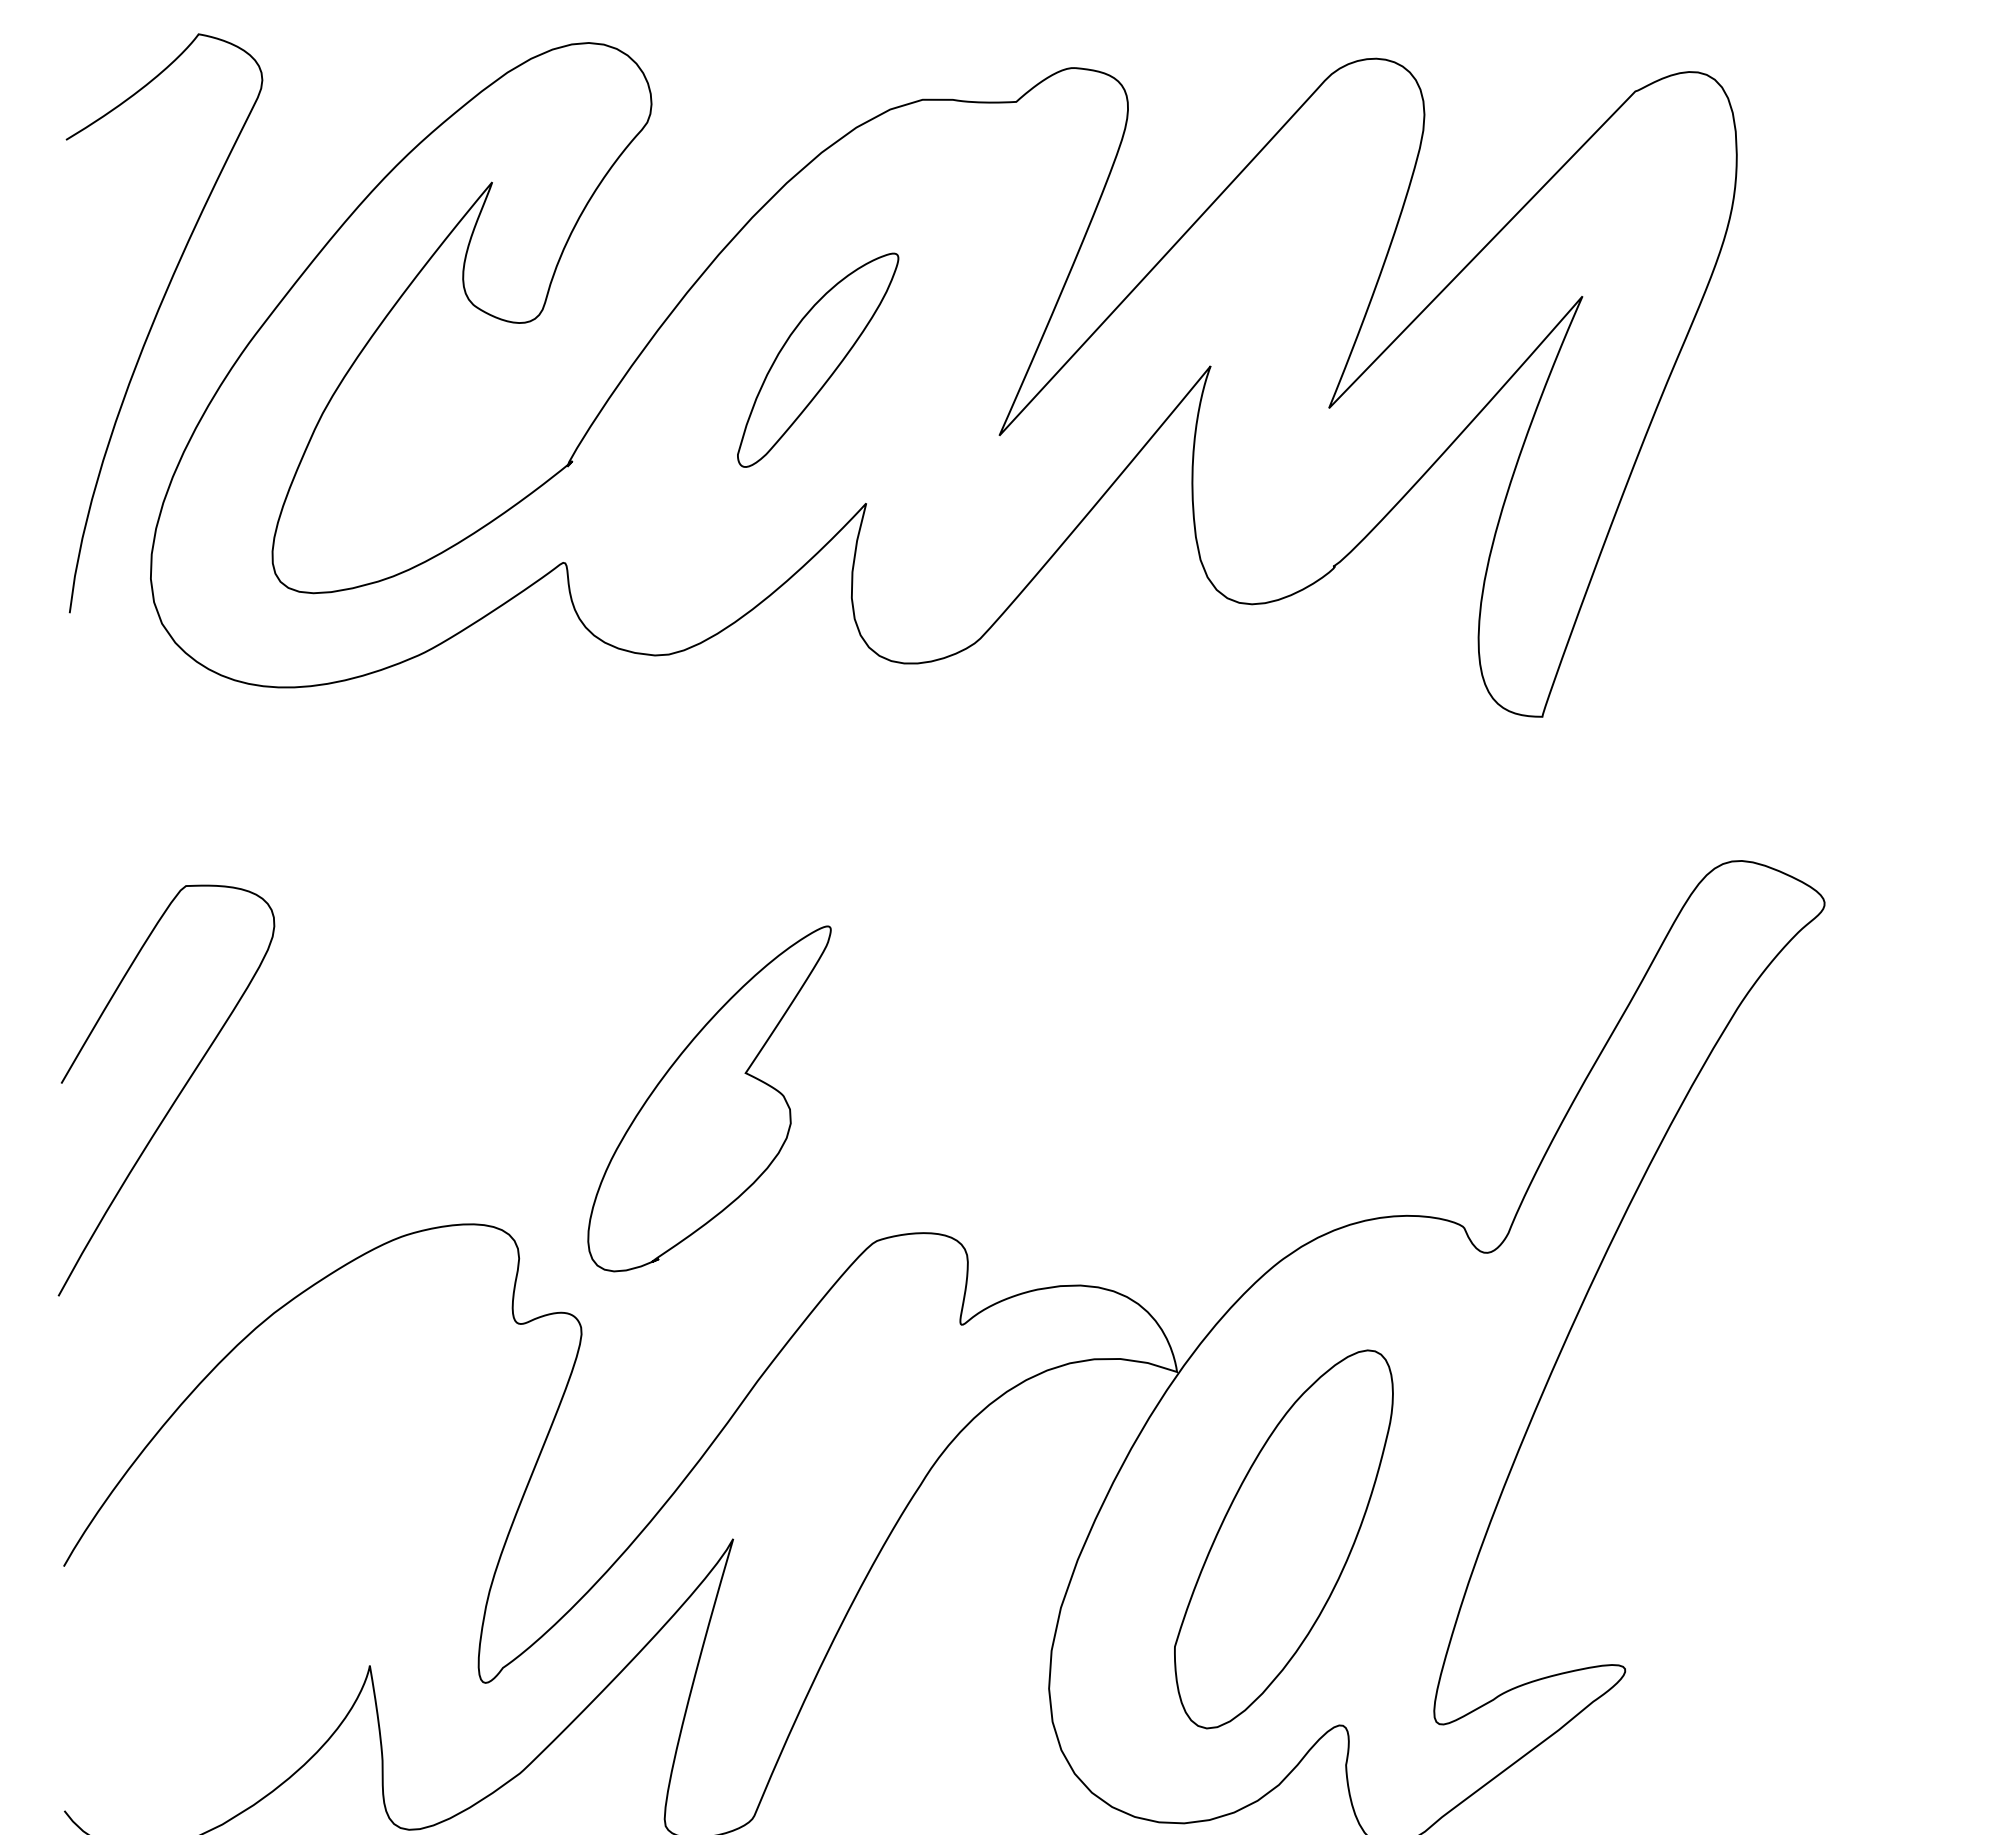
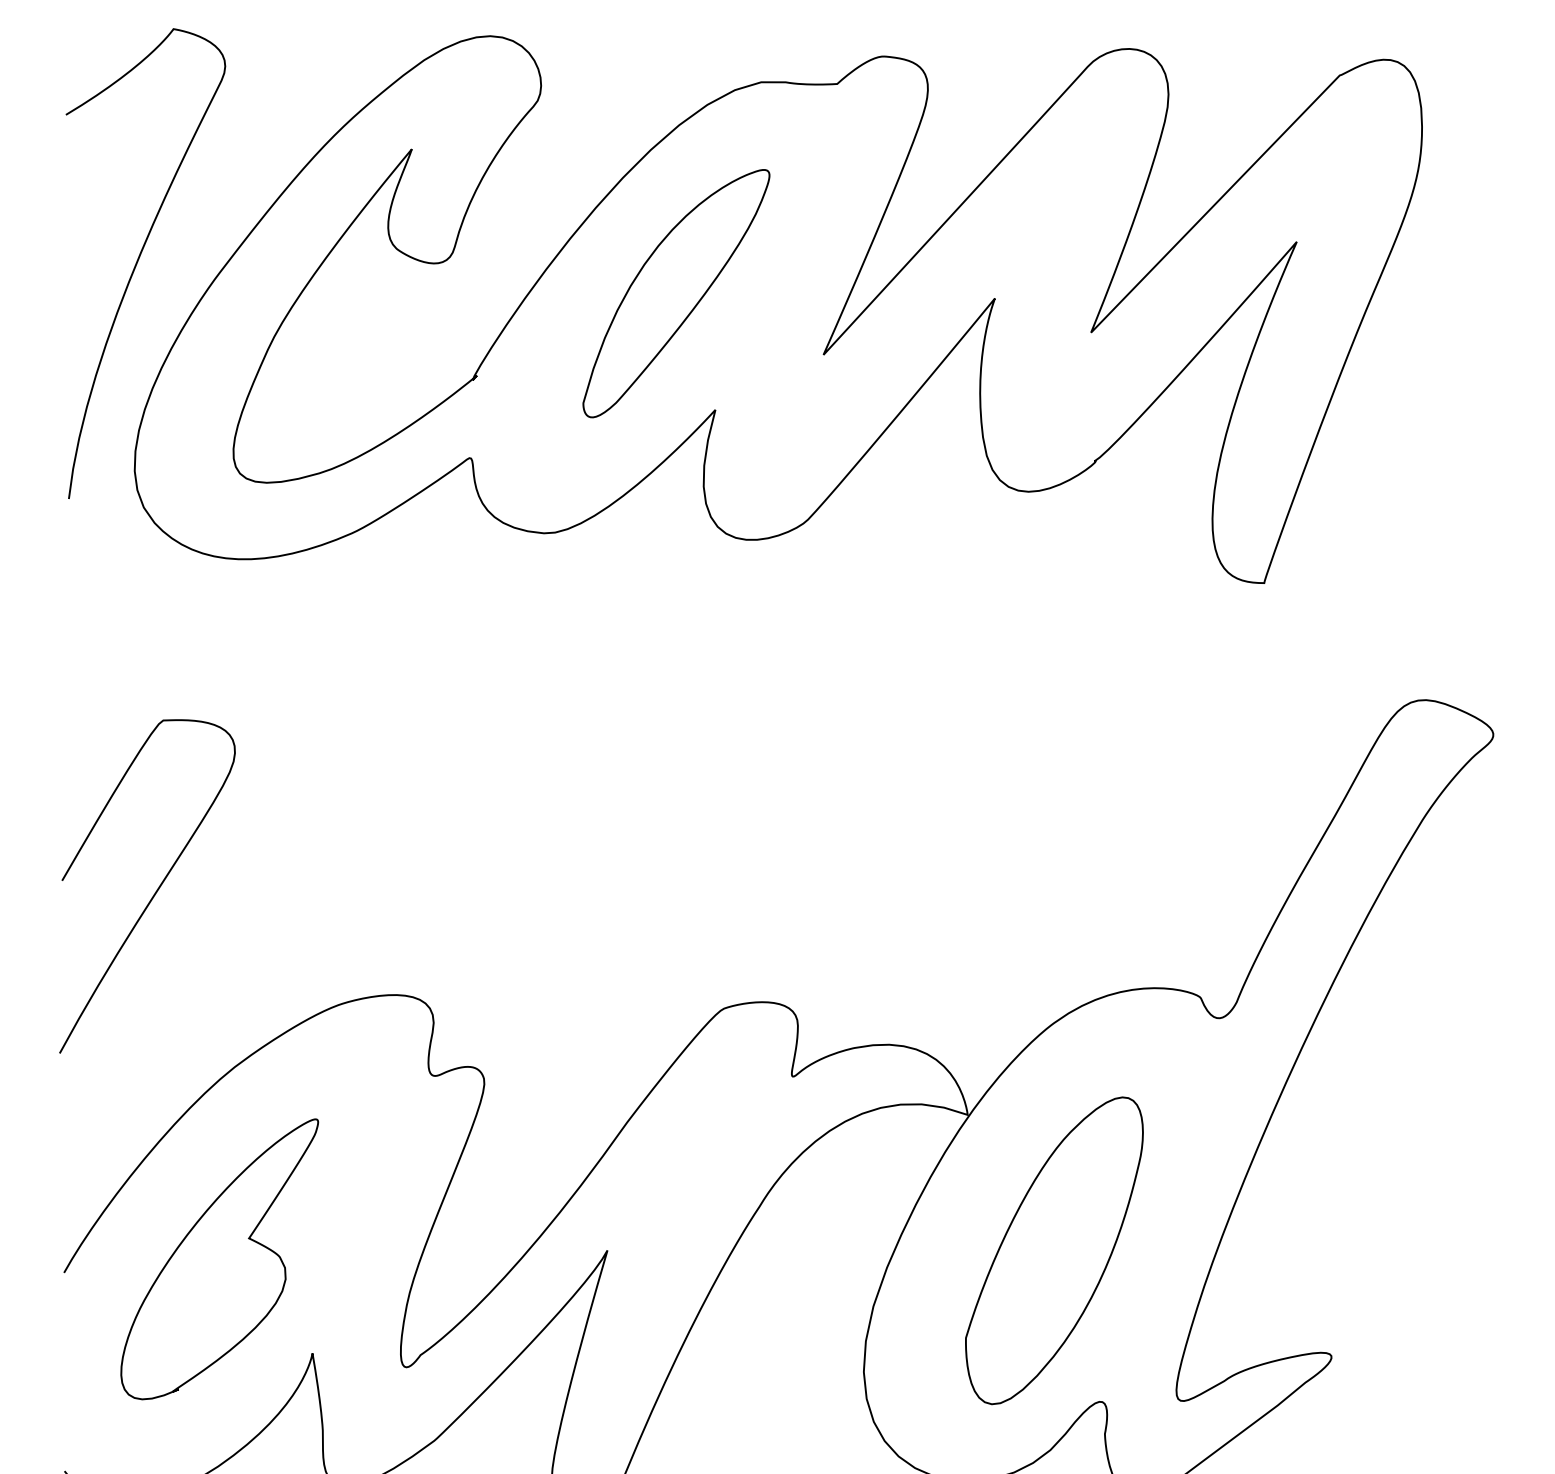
part: (817, 360) -> (675, 293), size x1.43
part: (709, 1098) -> (219, 1259), moved

